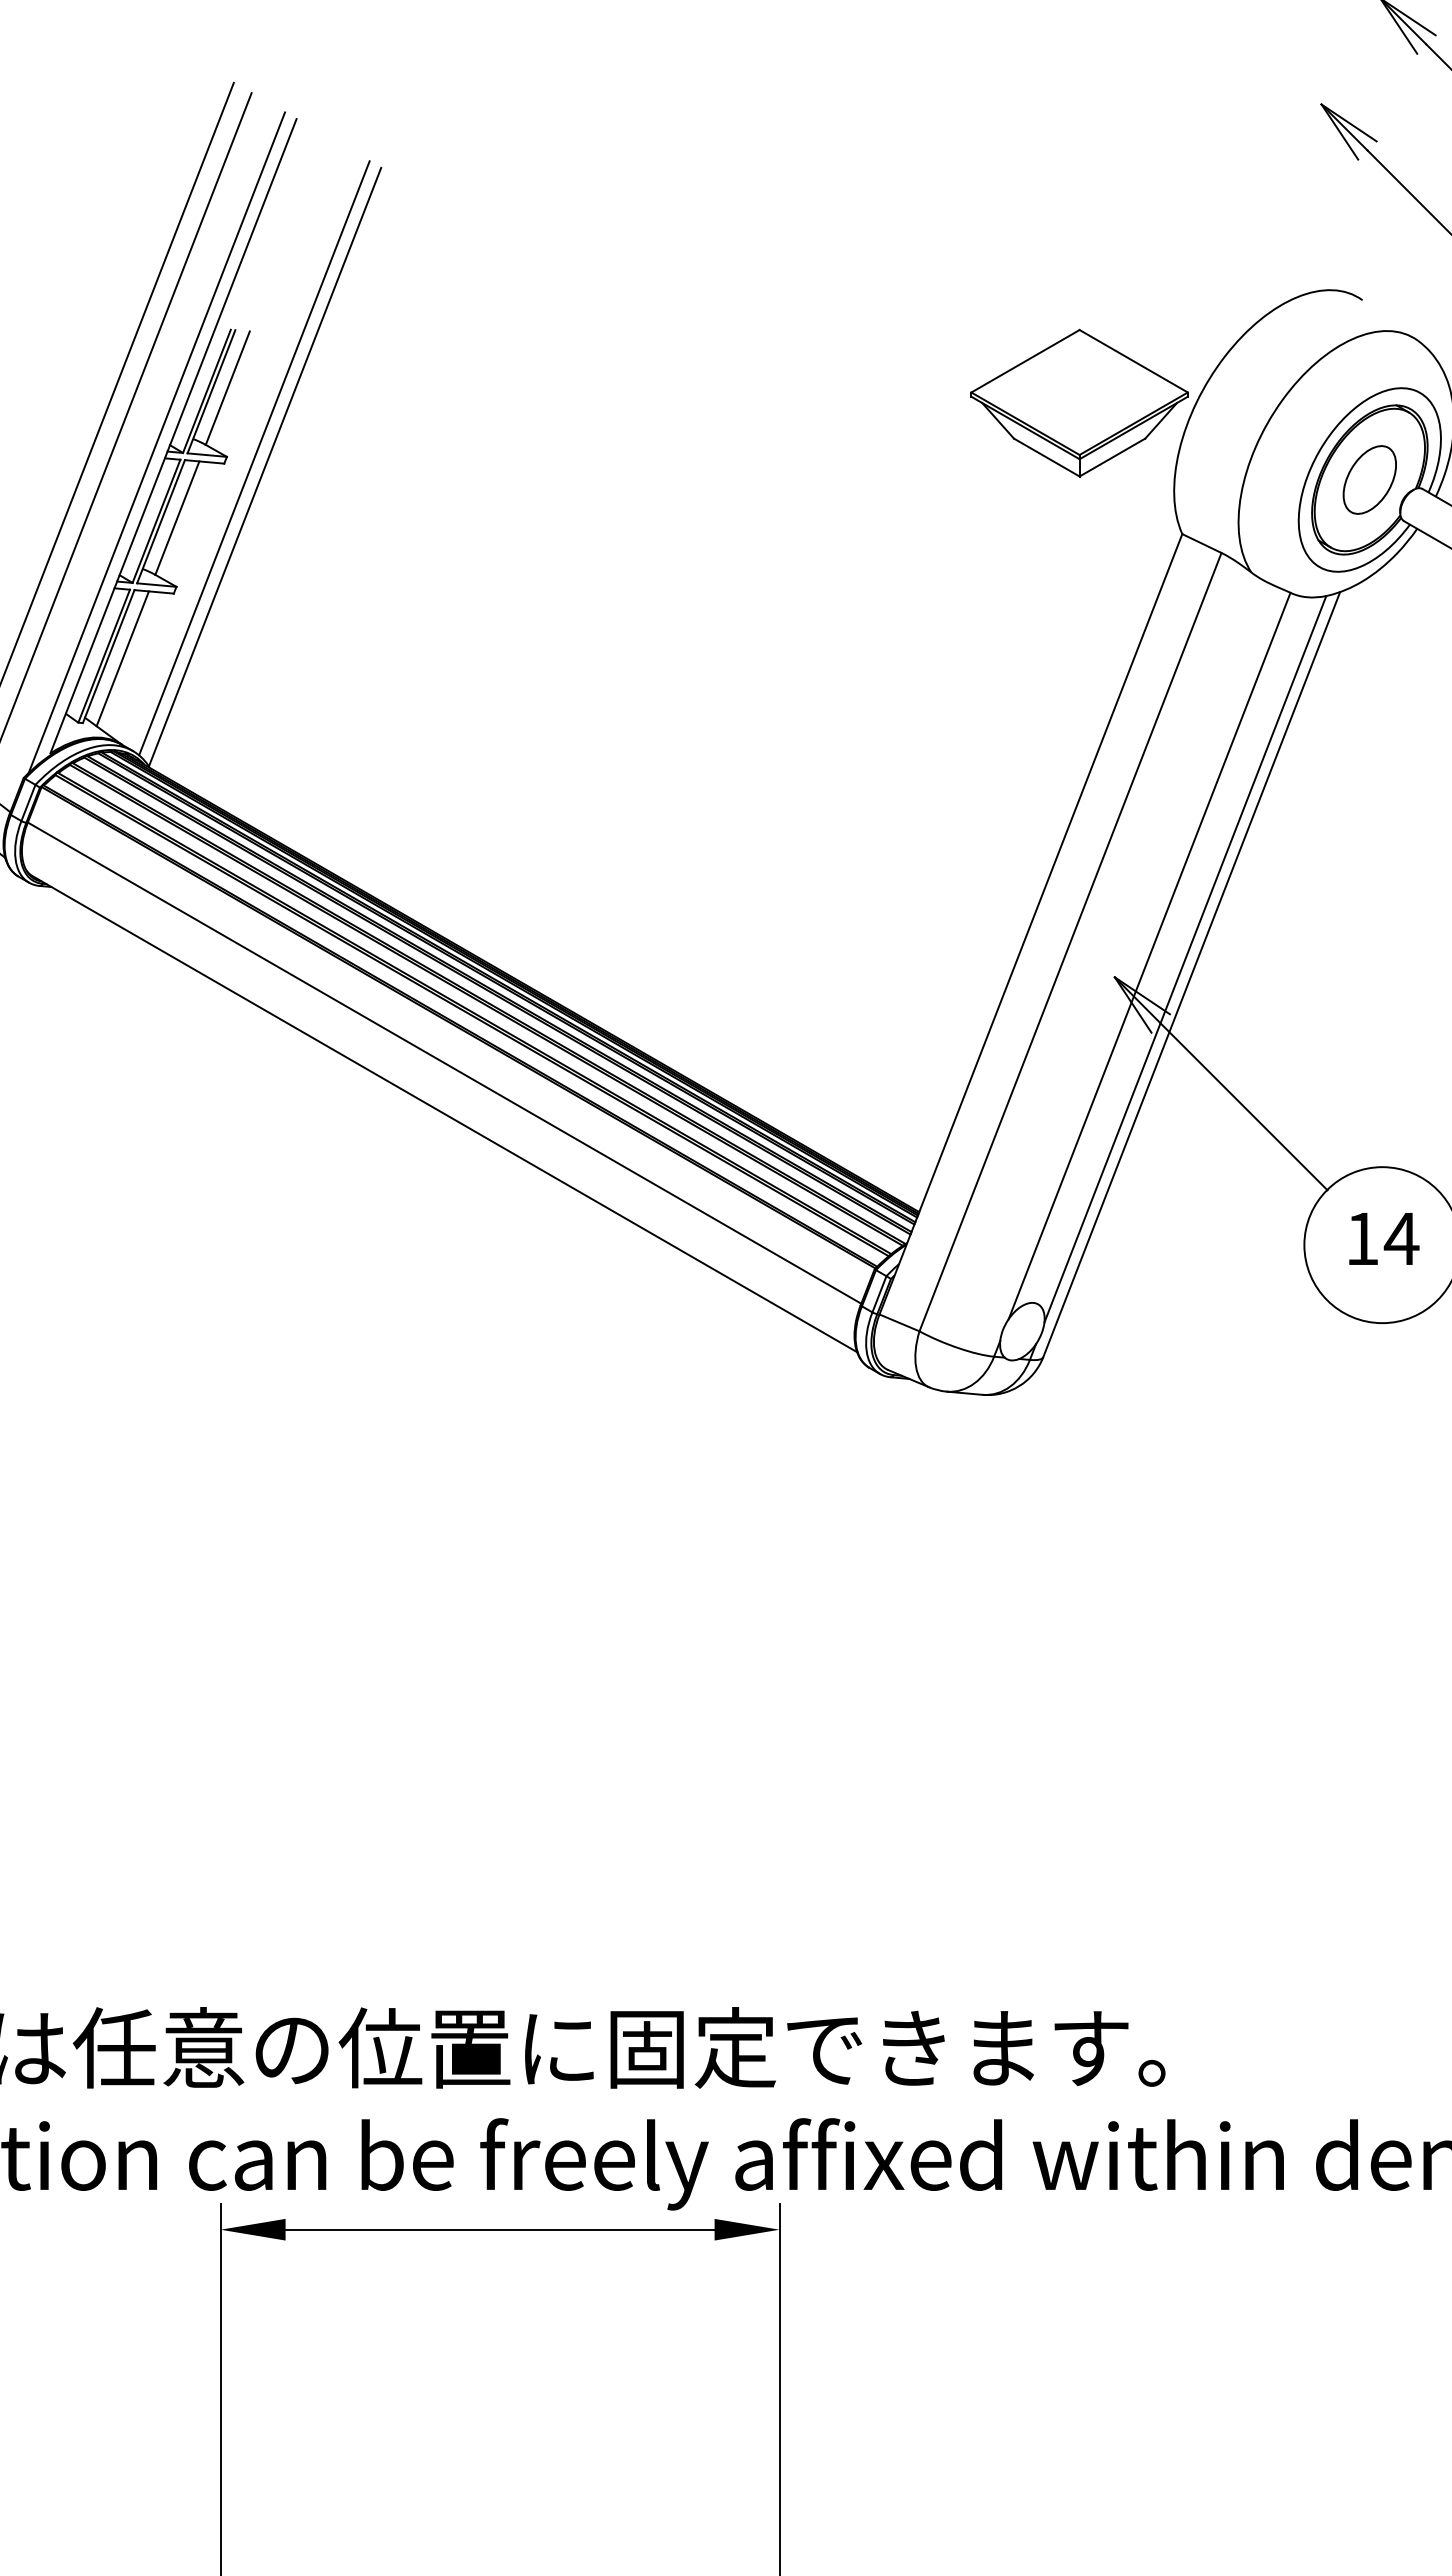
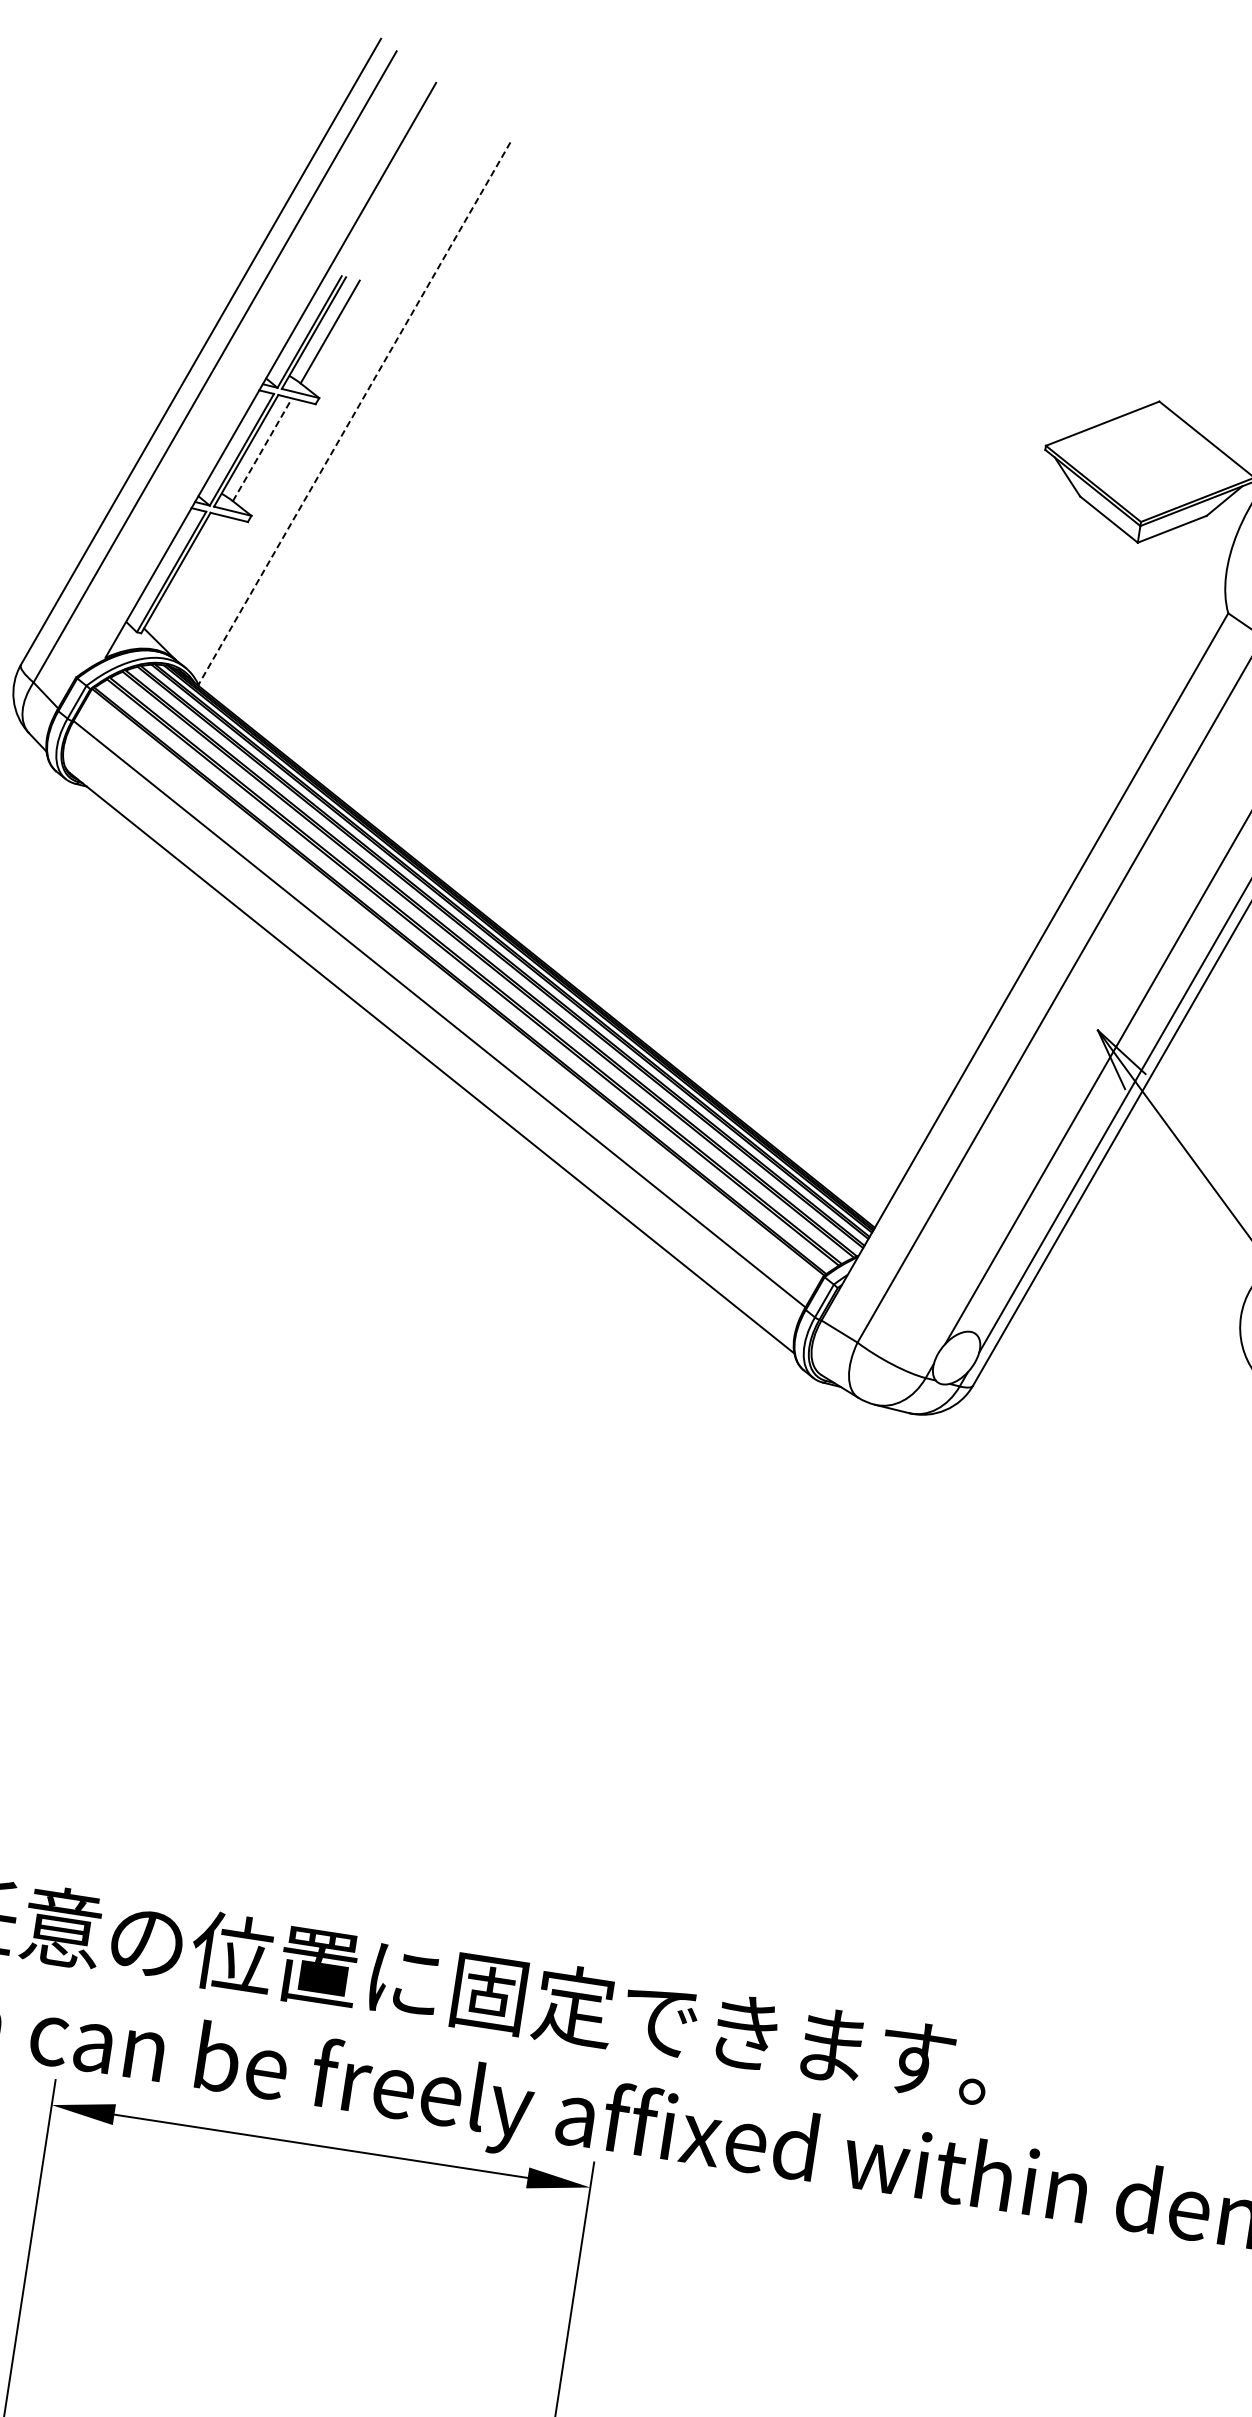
line: (156, 442) -> (253, 373), removed
line: (254, 458) -> (345, 403), removed
line: (264, 467) -> (353, 413), solid -> dashed
line: (177, 518) -> (262, 450), solid -> dashed
line: (122, 658) -> (188, 576), removed

